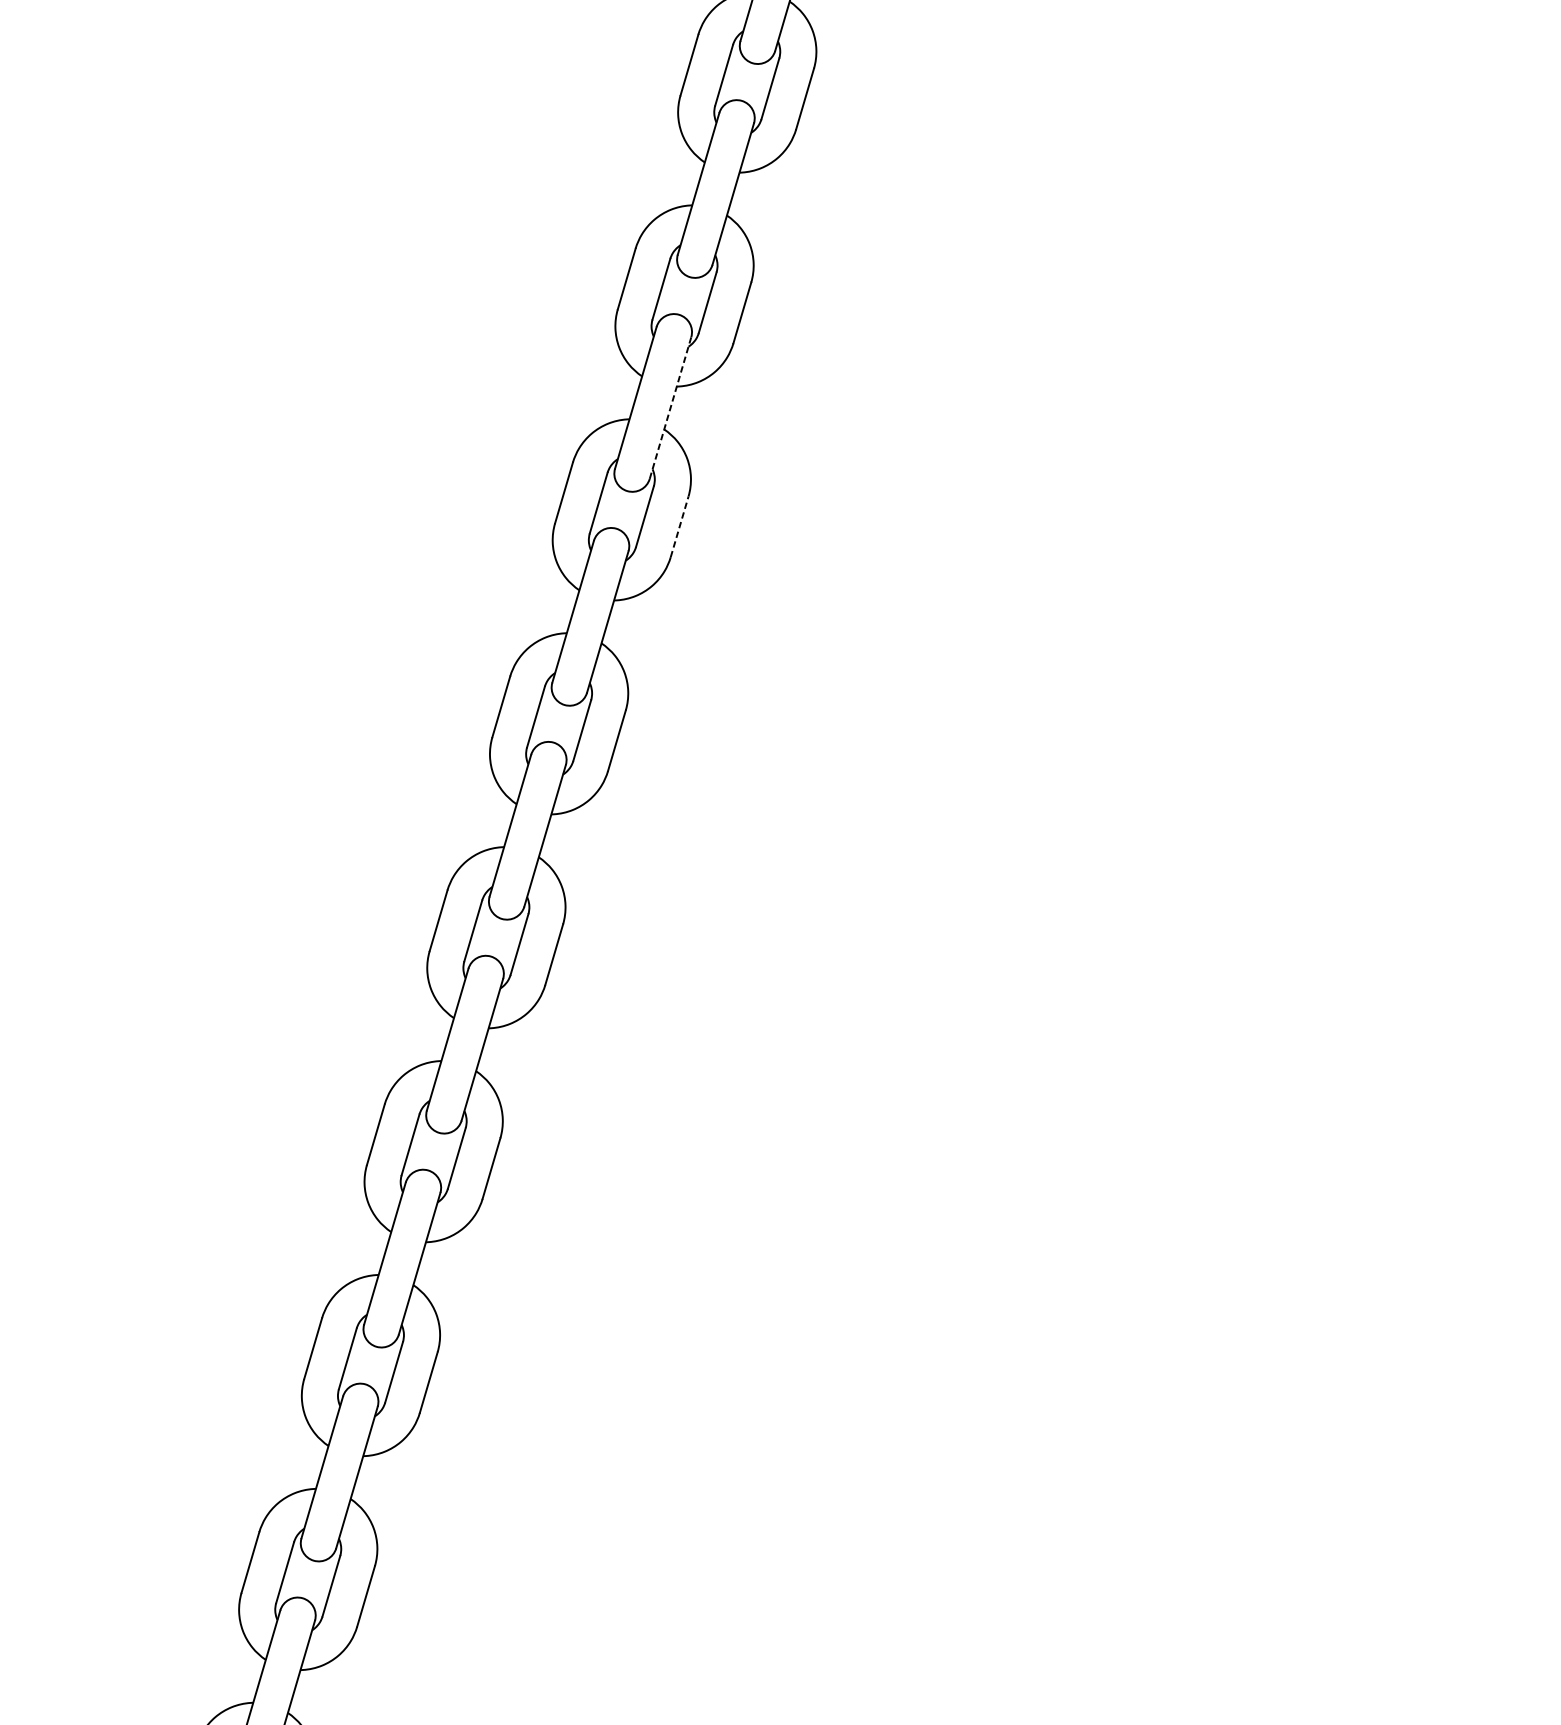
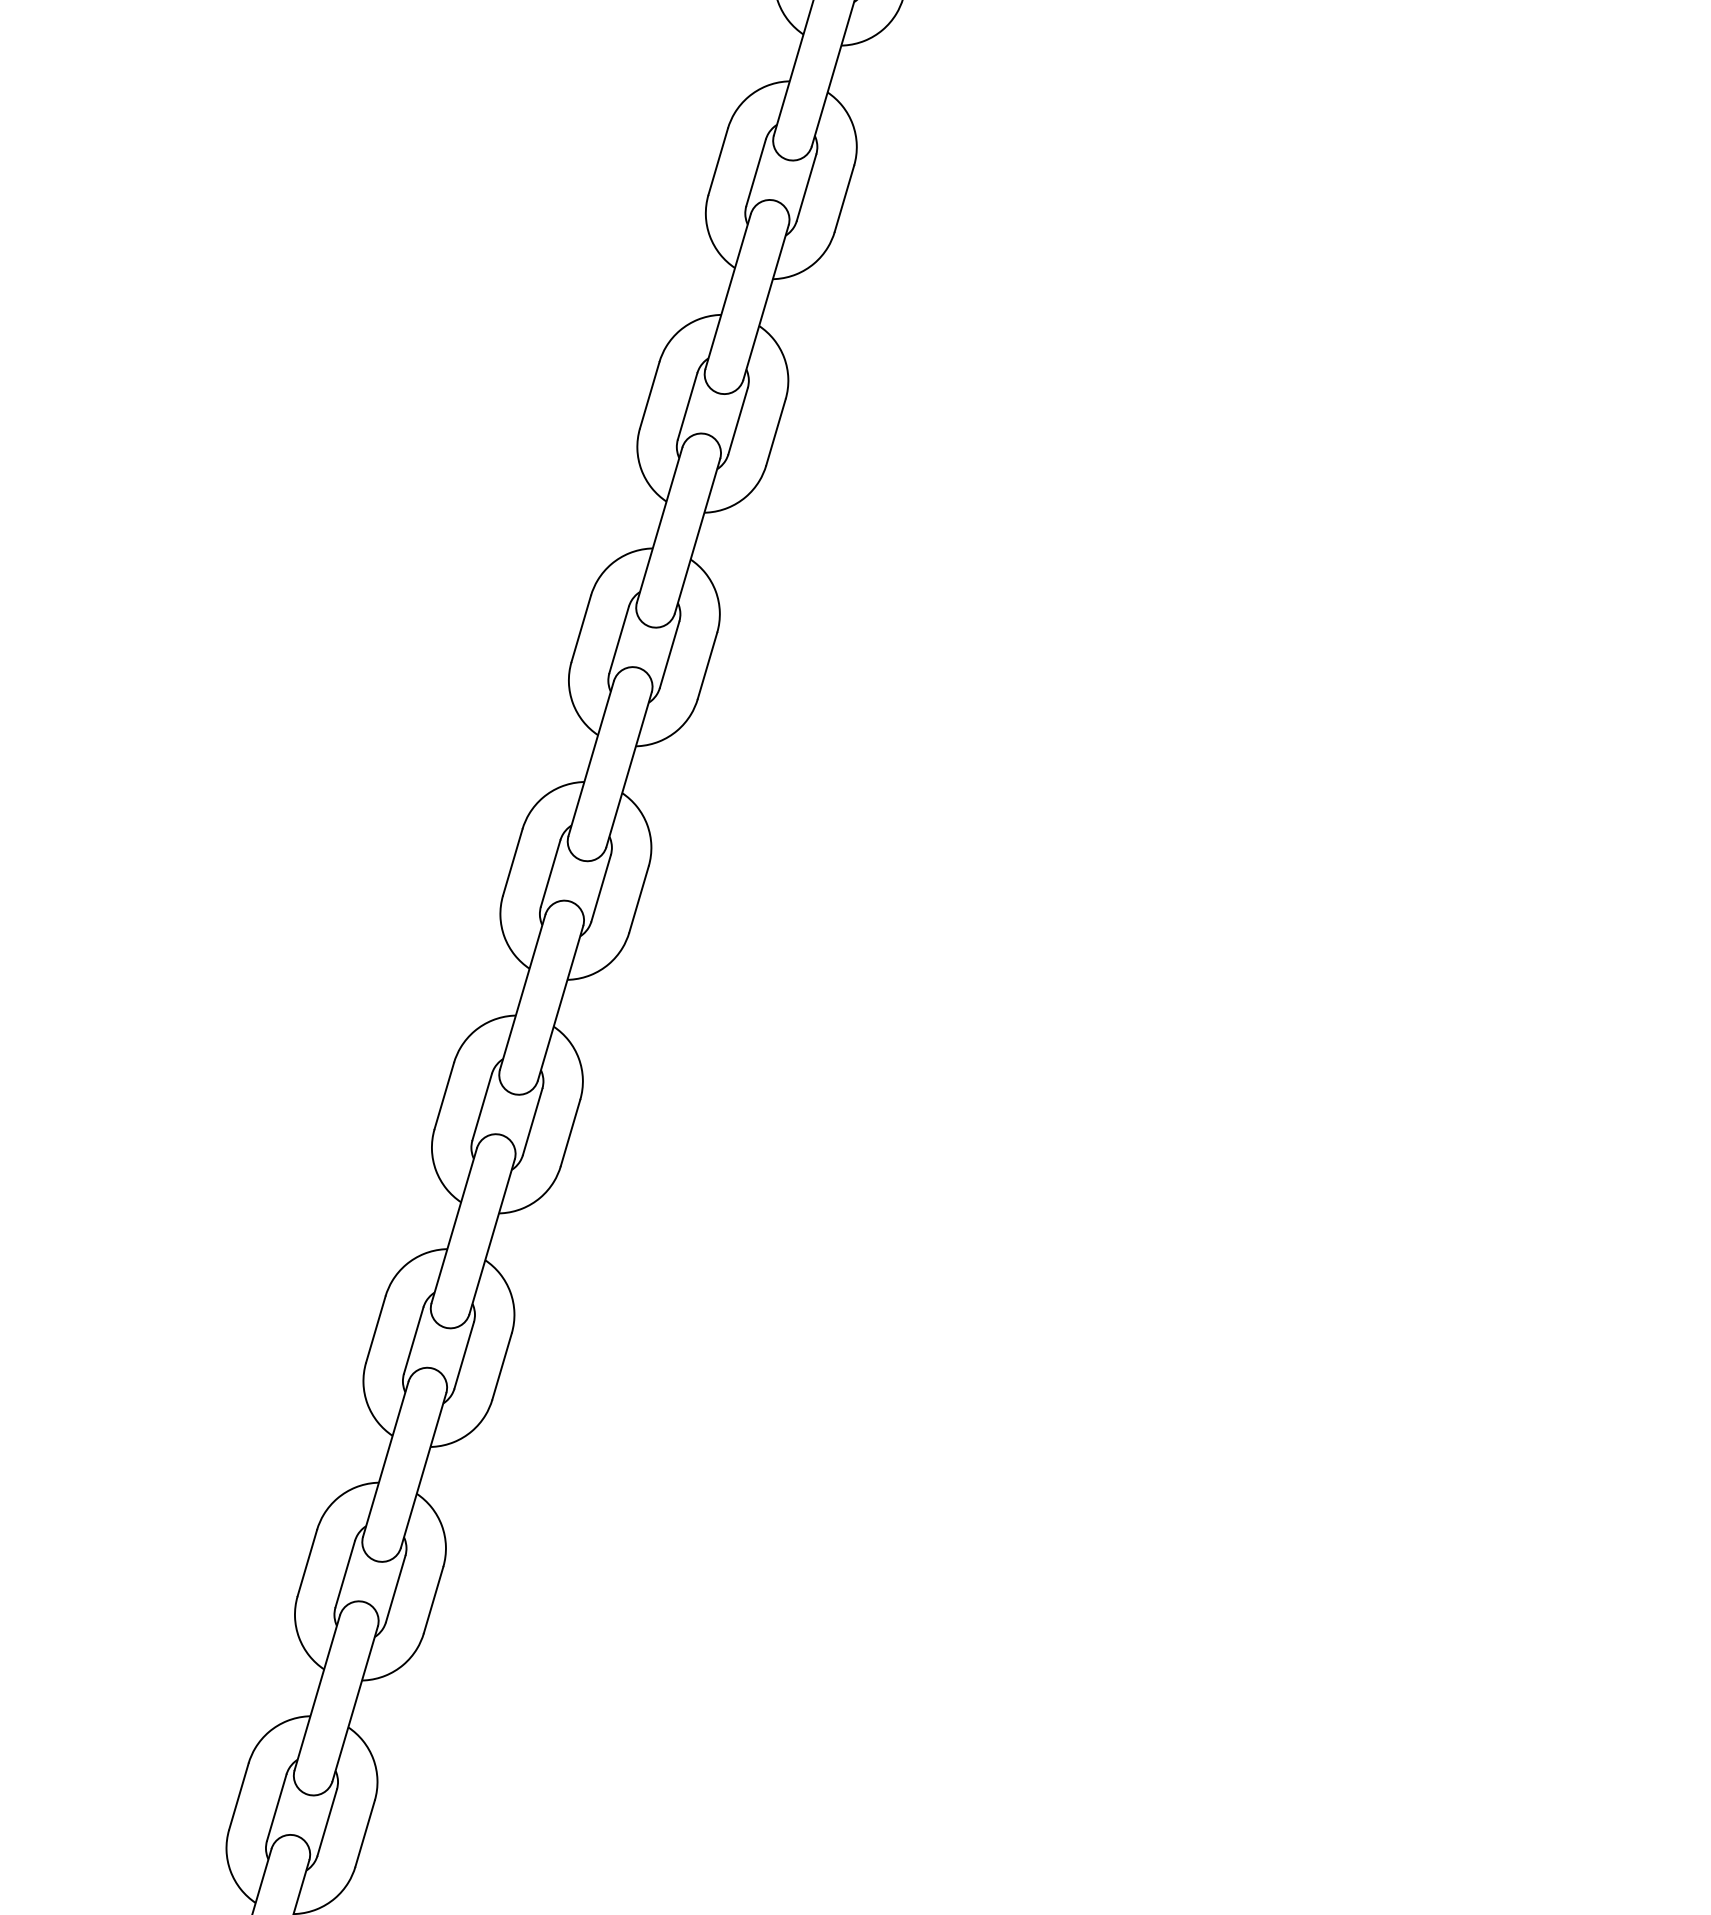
line: (670, 407) -> (766, 302), dashed -> solid
line: (679, 527) -> (775, 432), dashed -> solid

